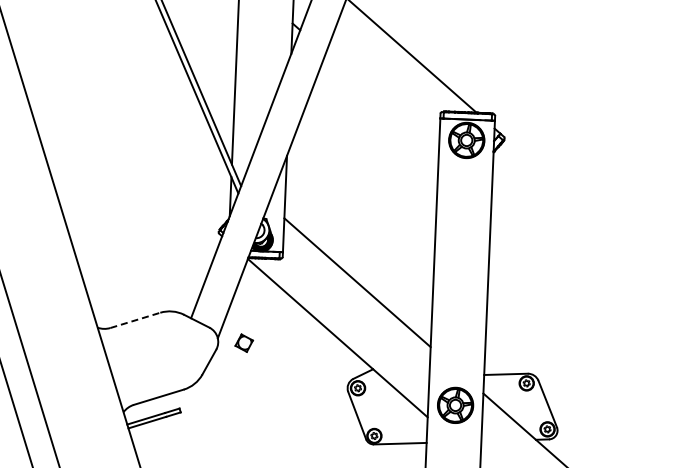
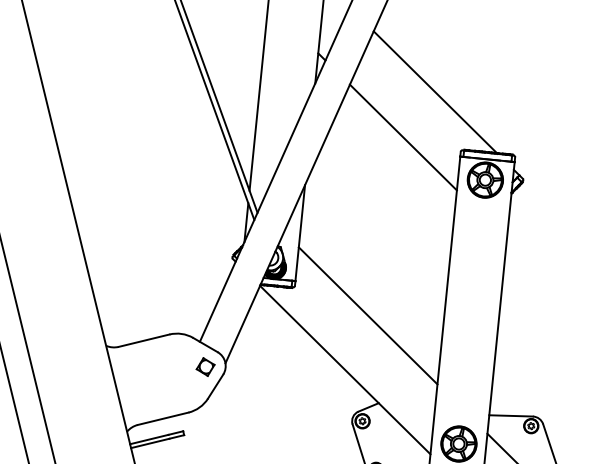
line: (382, 102) -> (403, 137), added
line: (135, 320) -> (144, 340), dashed -> solid
part: (244, 342) -> (205, 366), moved

